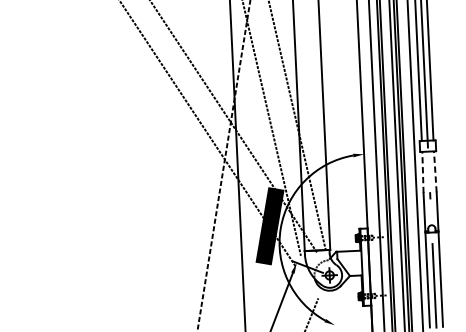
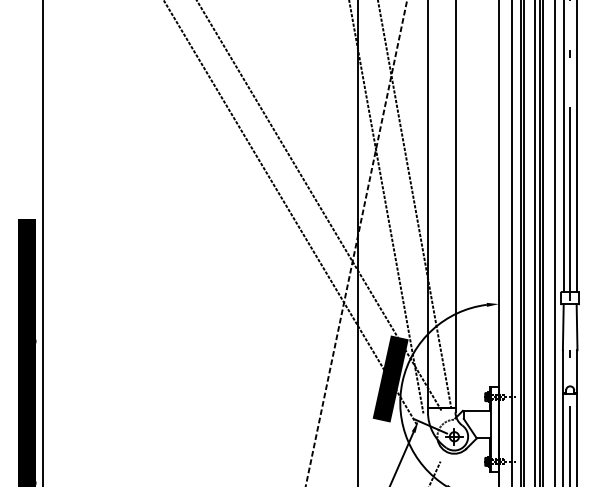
line: (423, 172) -> (563, 327), dashed -> solid
line: (435, 172) -> (577, 327), dashed -> solid

